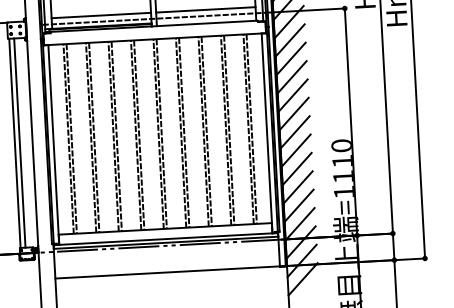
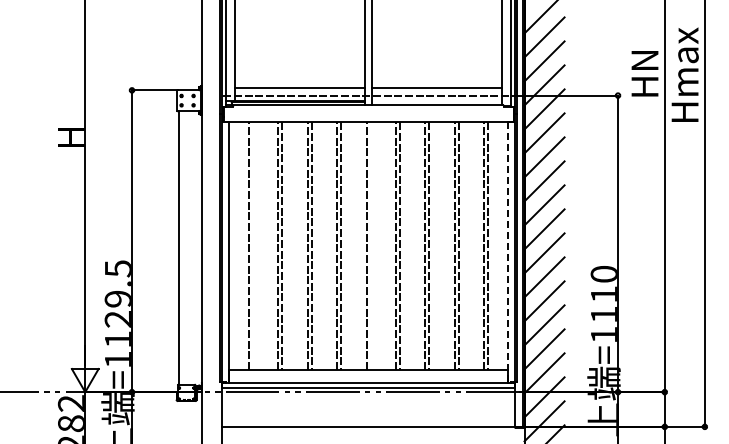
line: (161, 133) -> (370, 245), removed
line: (266, 133) -> (507, 252), solid -> dashed
line: (72, 138) -> (253, 245), removed
line: (20, 142) -> (185, 247), removed

